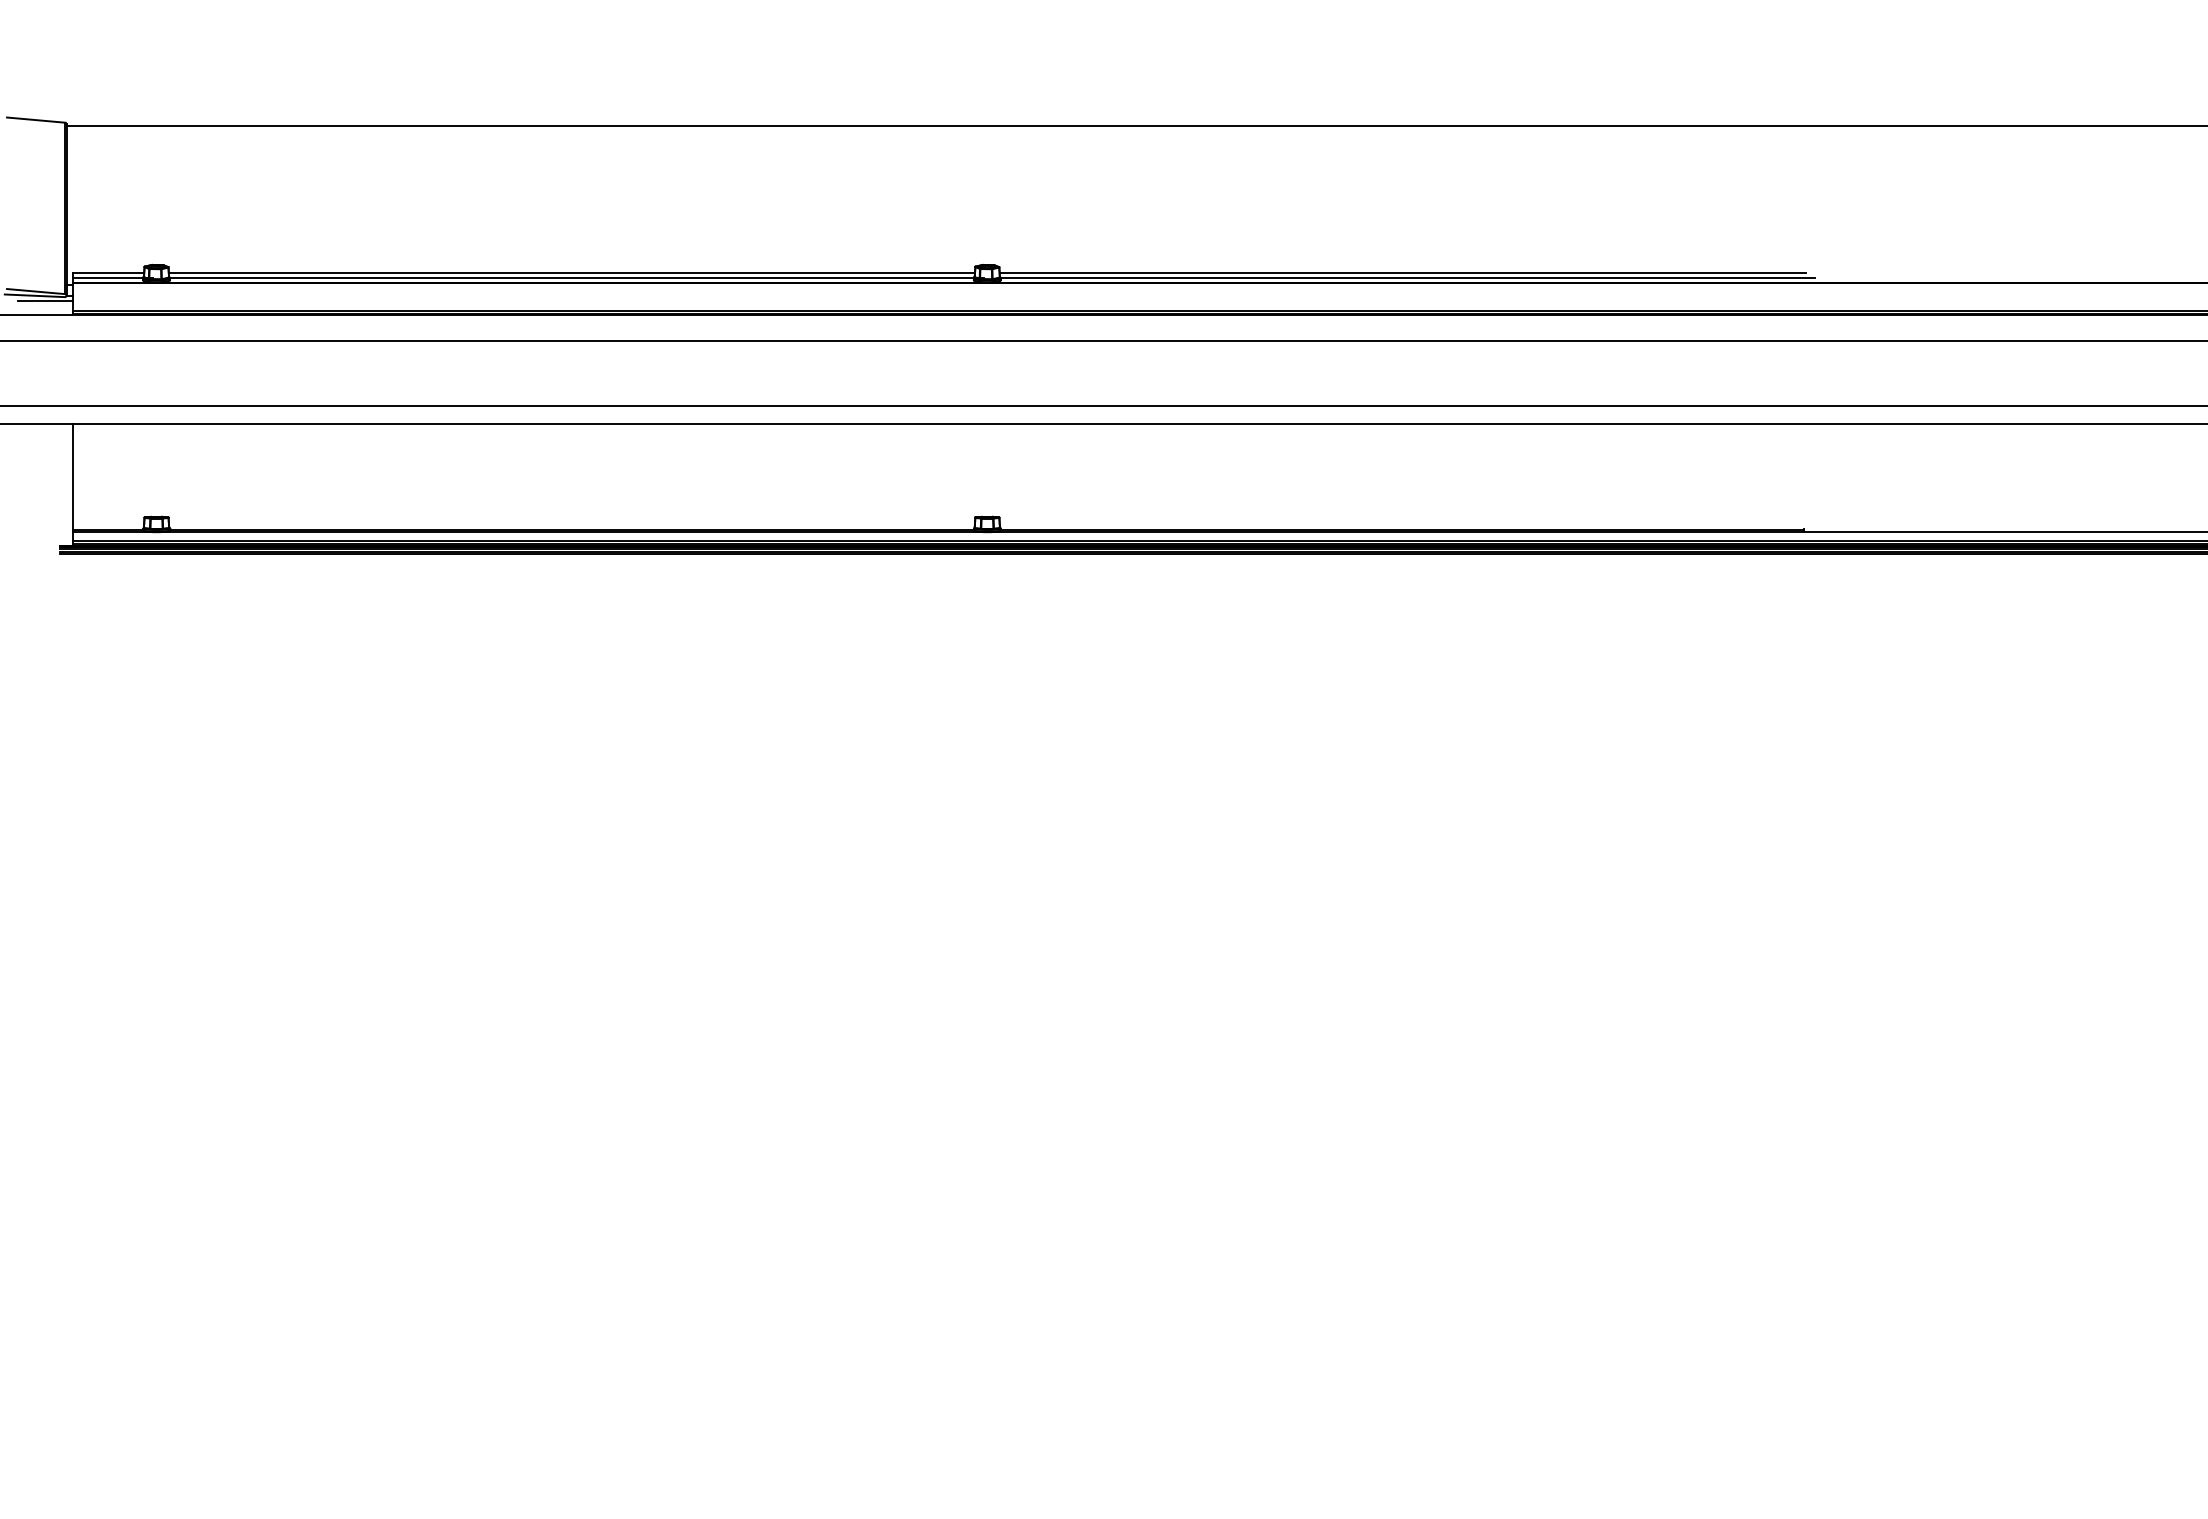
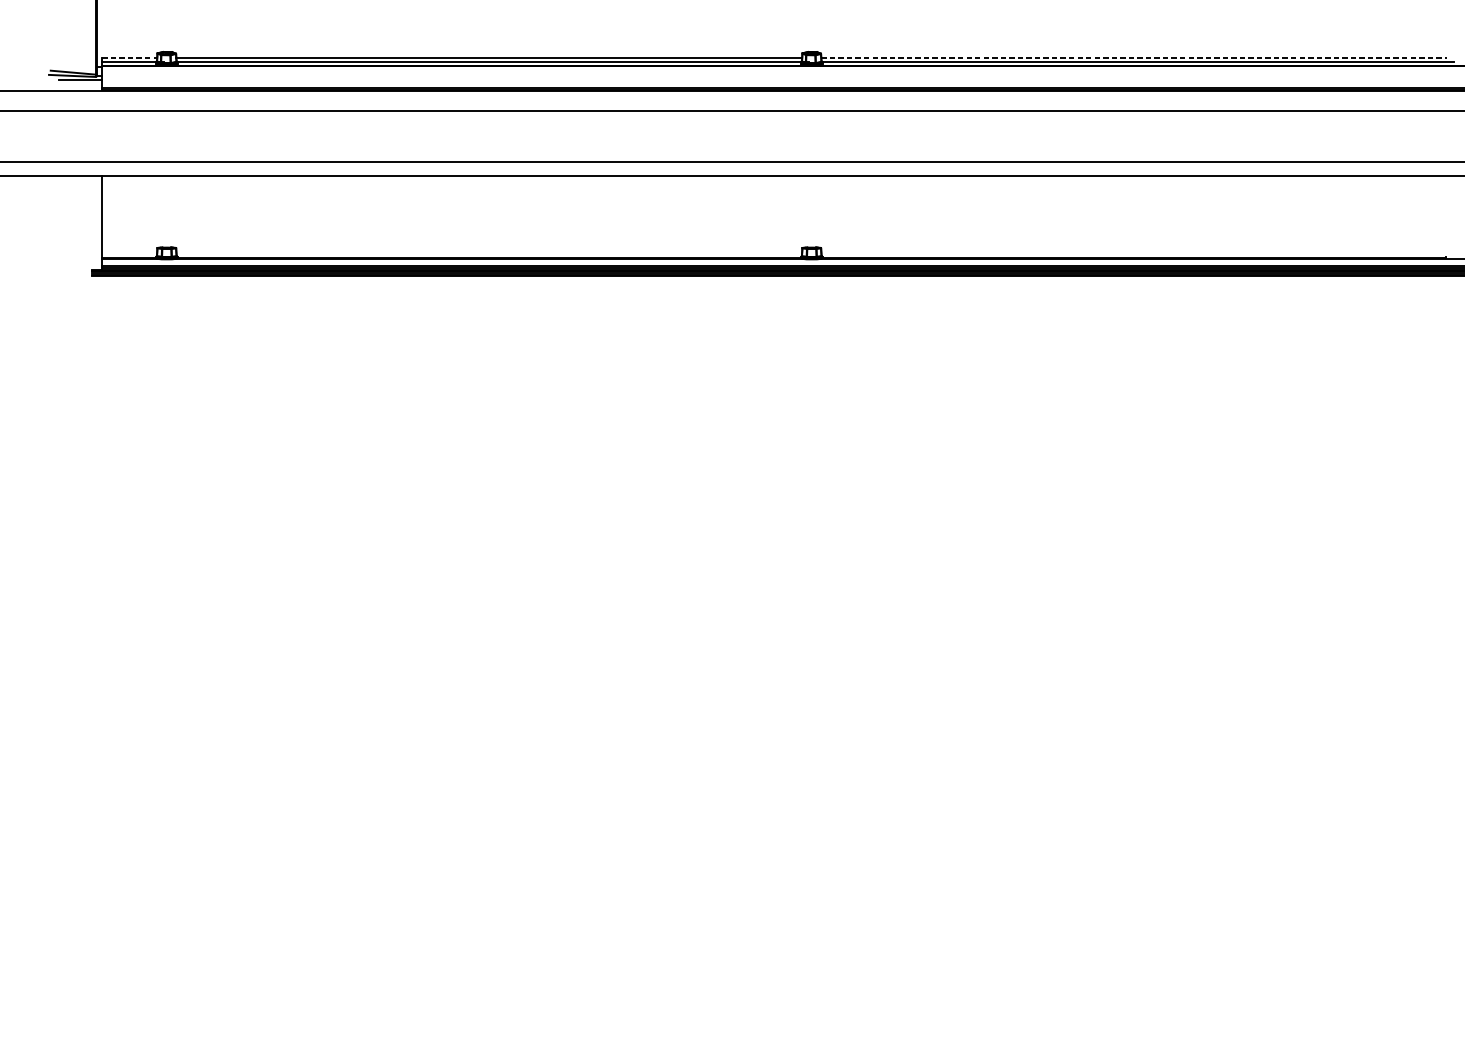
line: (109, 272) -> (130, 57), solid -> dashed
line: (1403, 272) -> (1134, 57), solid -> dashed

